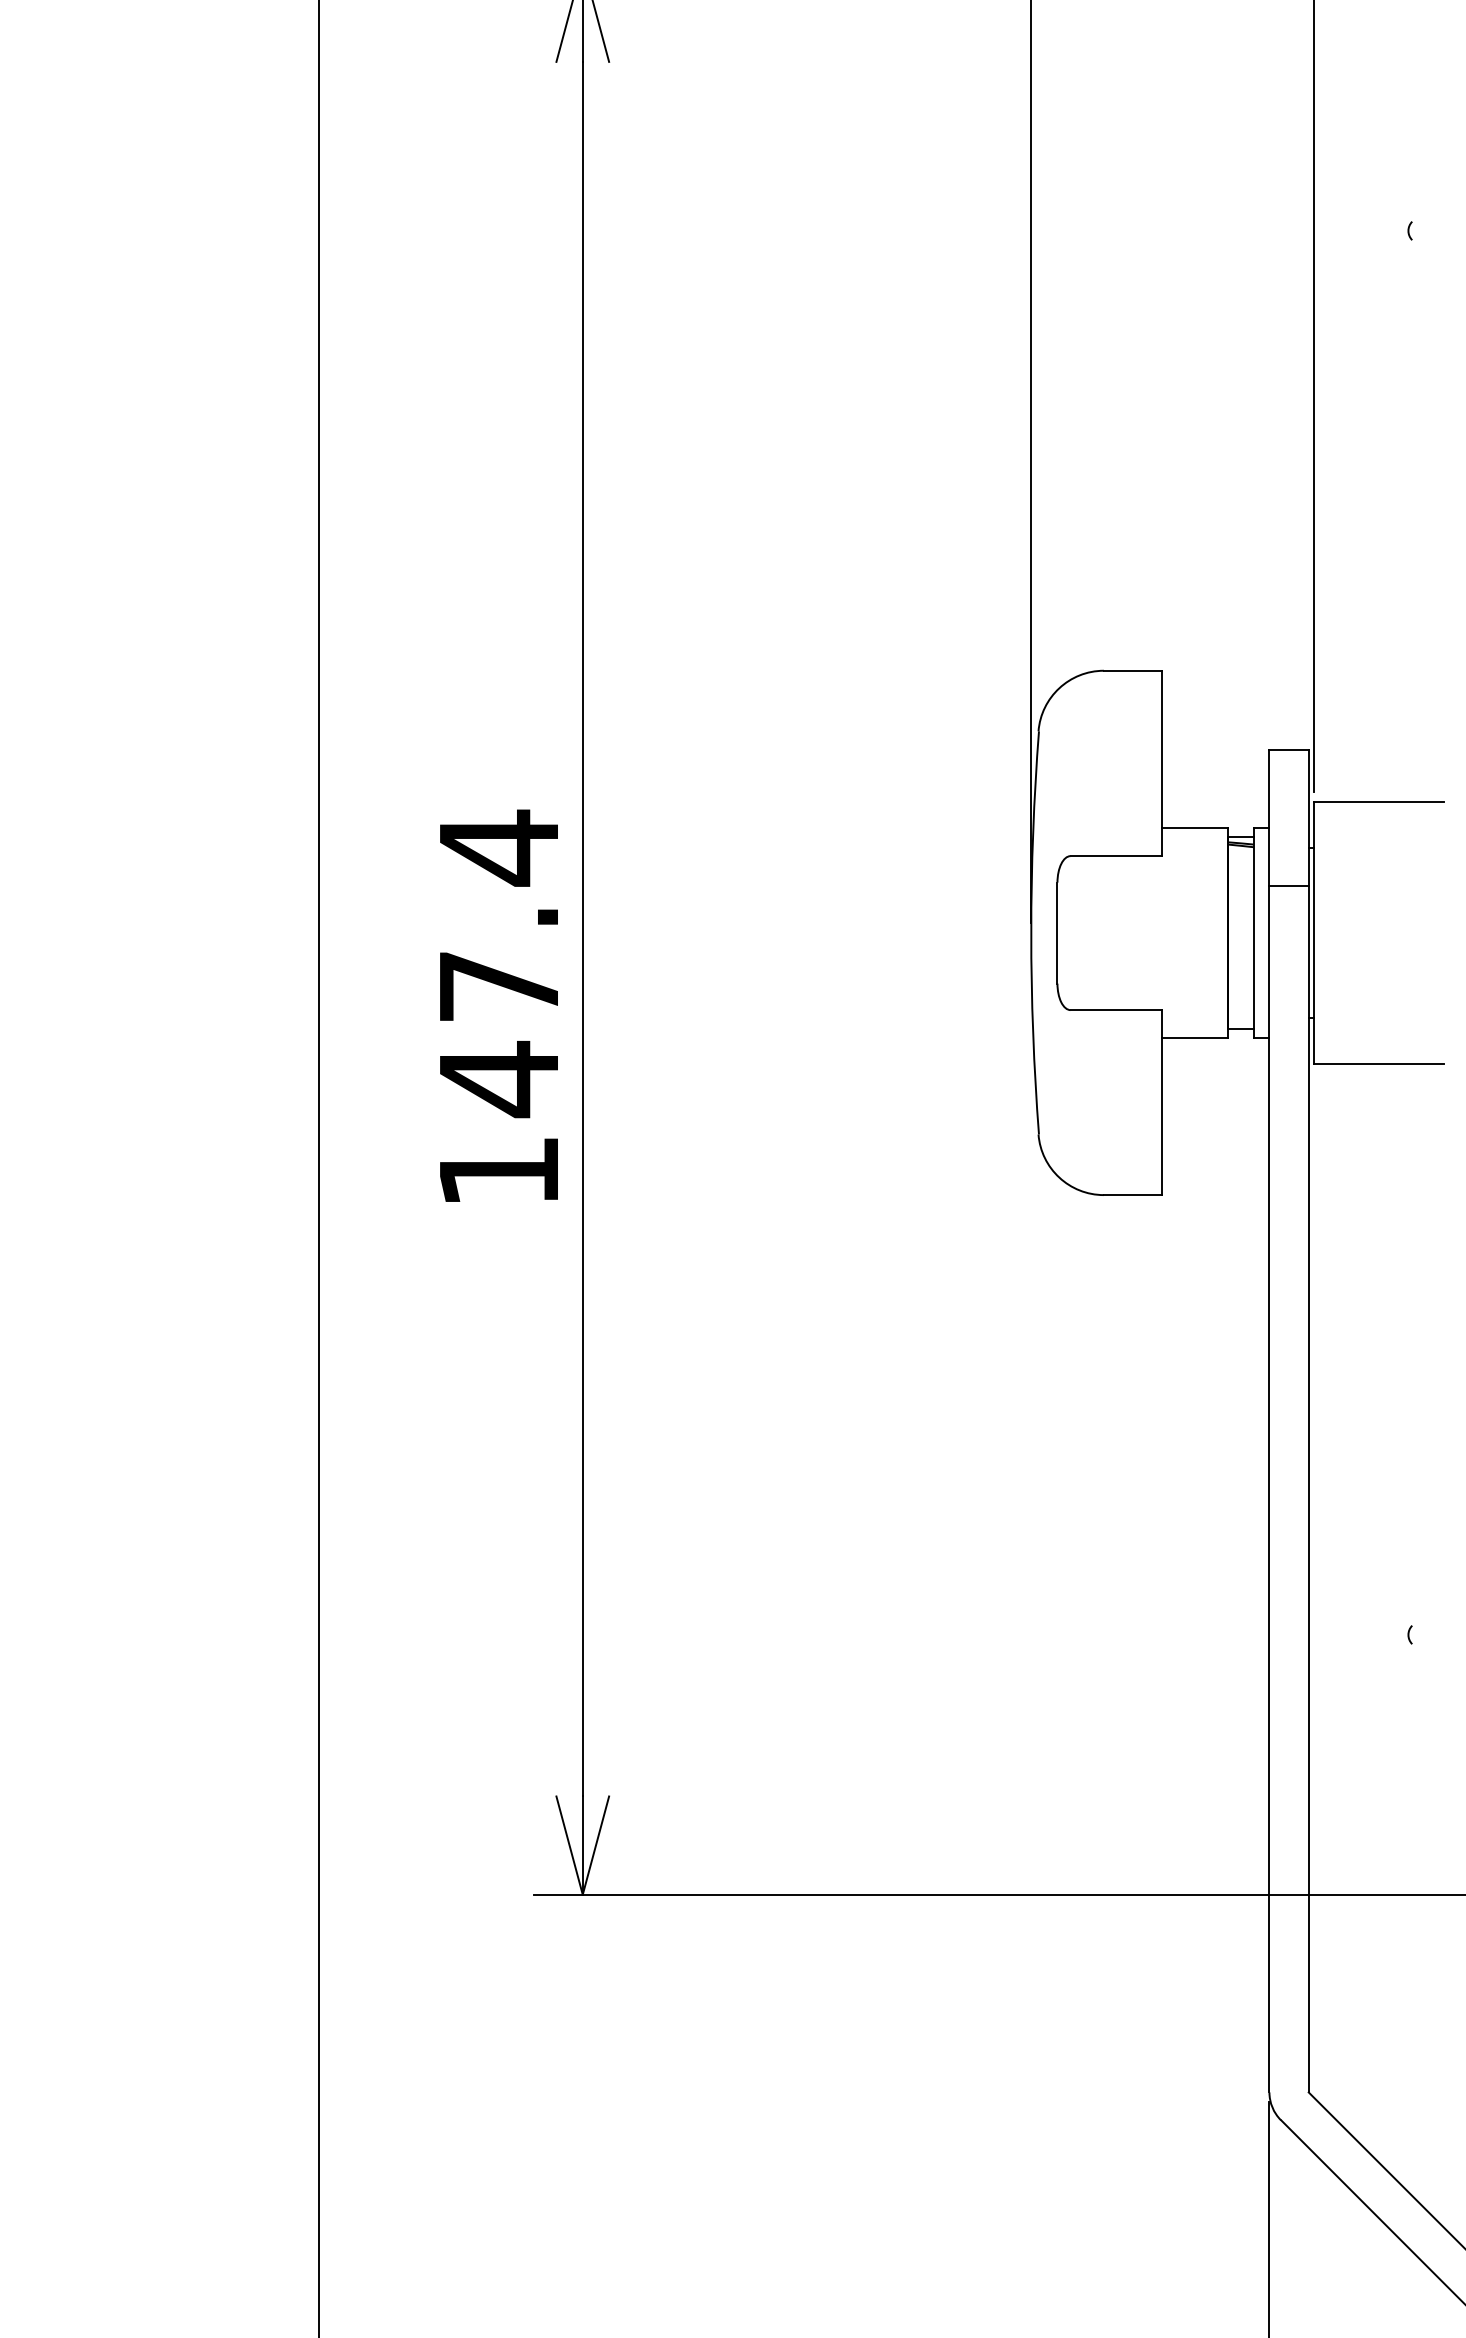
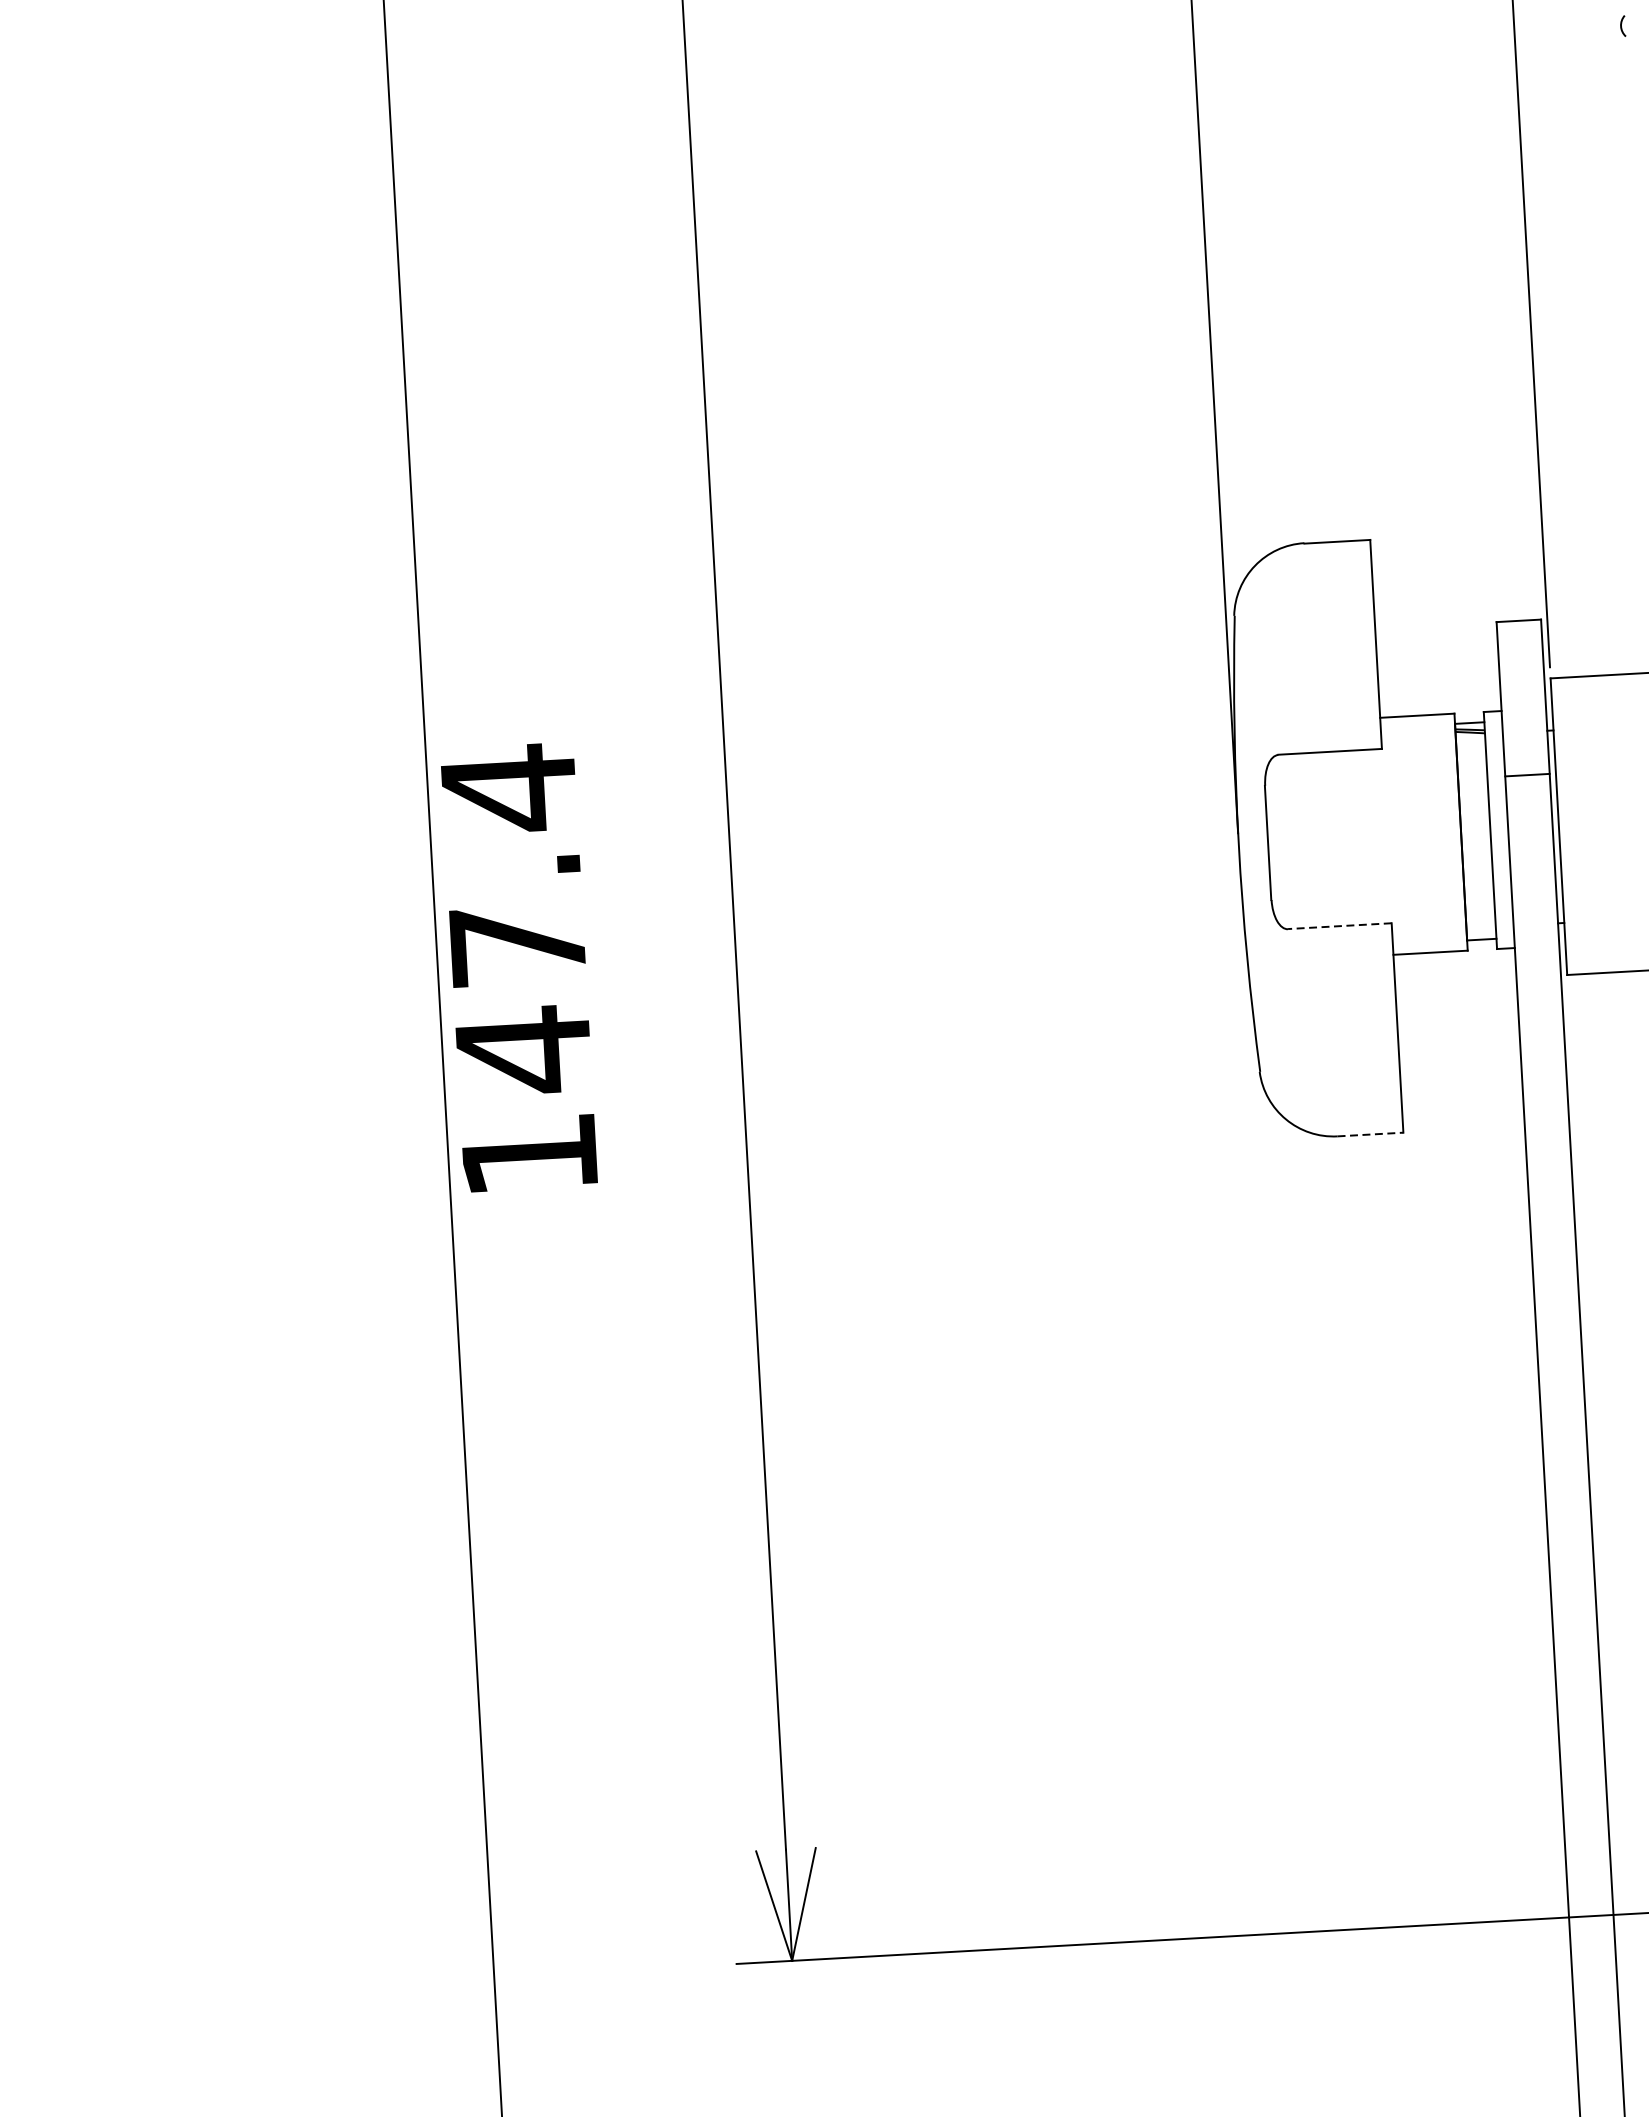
text: (498, 1005) -> (518, 967), moved
line: (1116, 1009) -> (1340, 925), solid -> dashed
line: (1133, 1195) -> (1371, 1134), solid -> dashed

